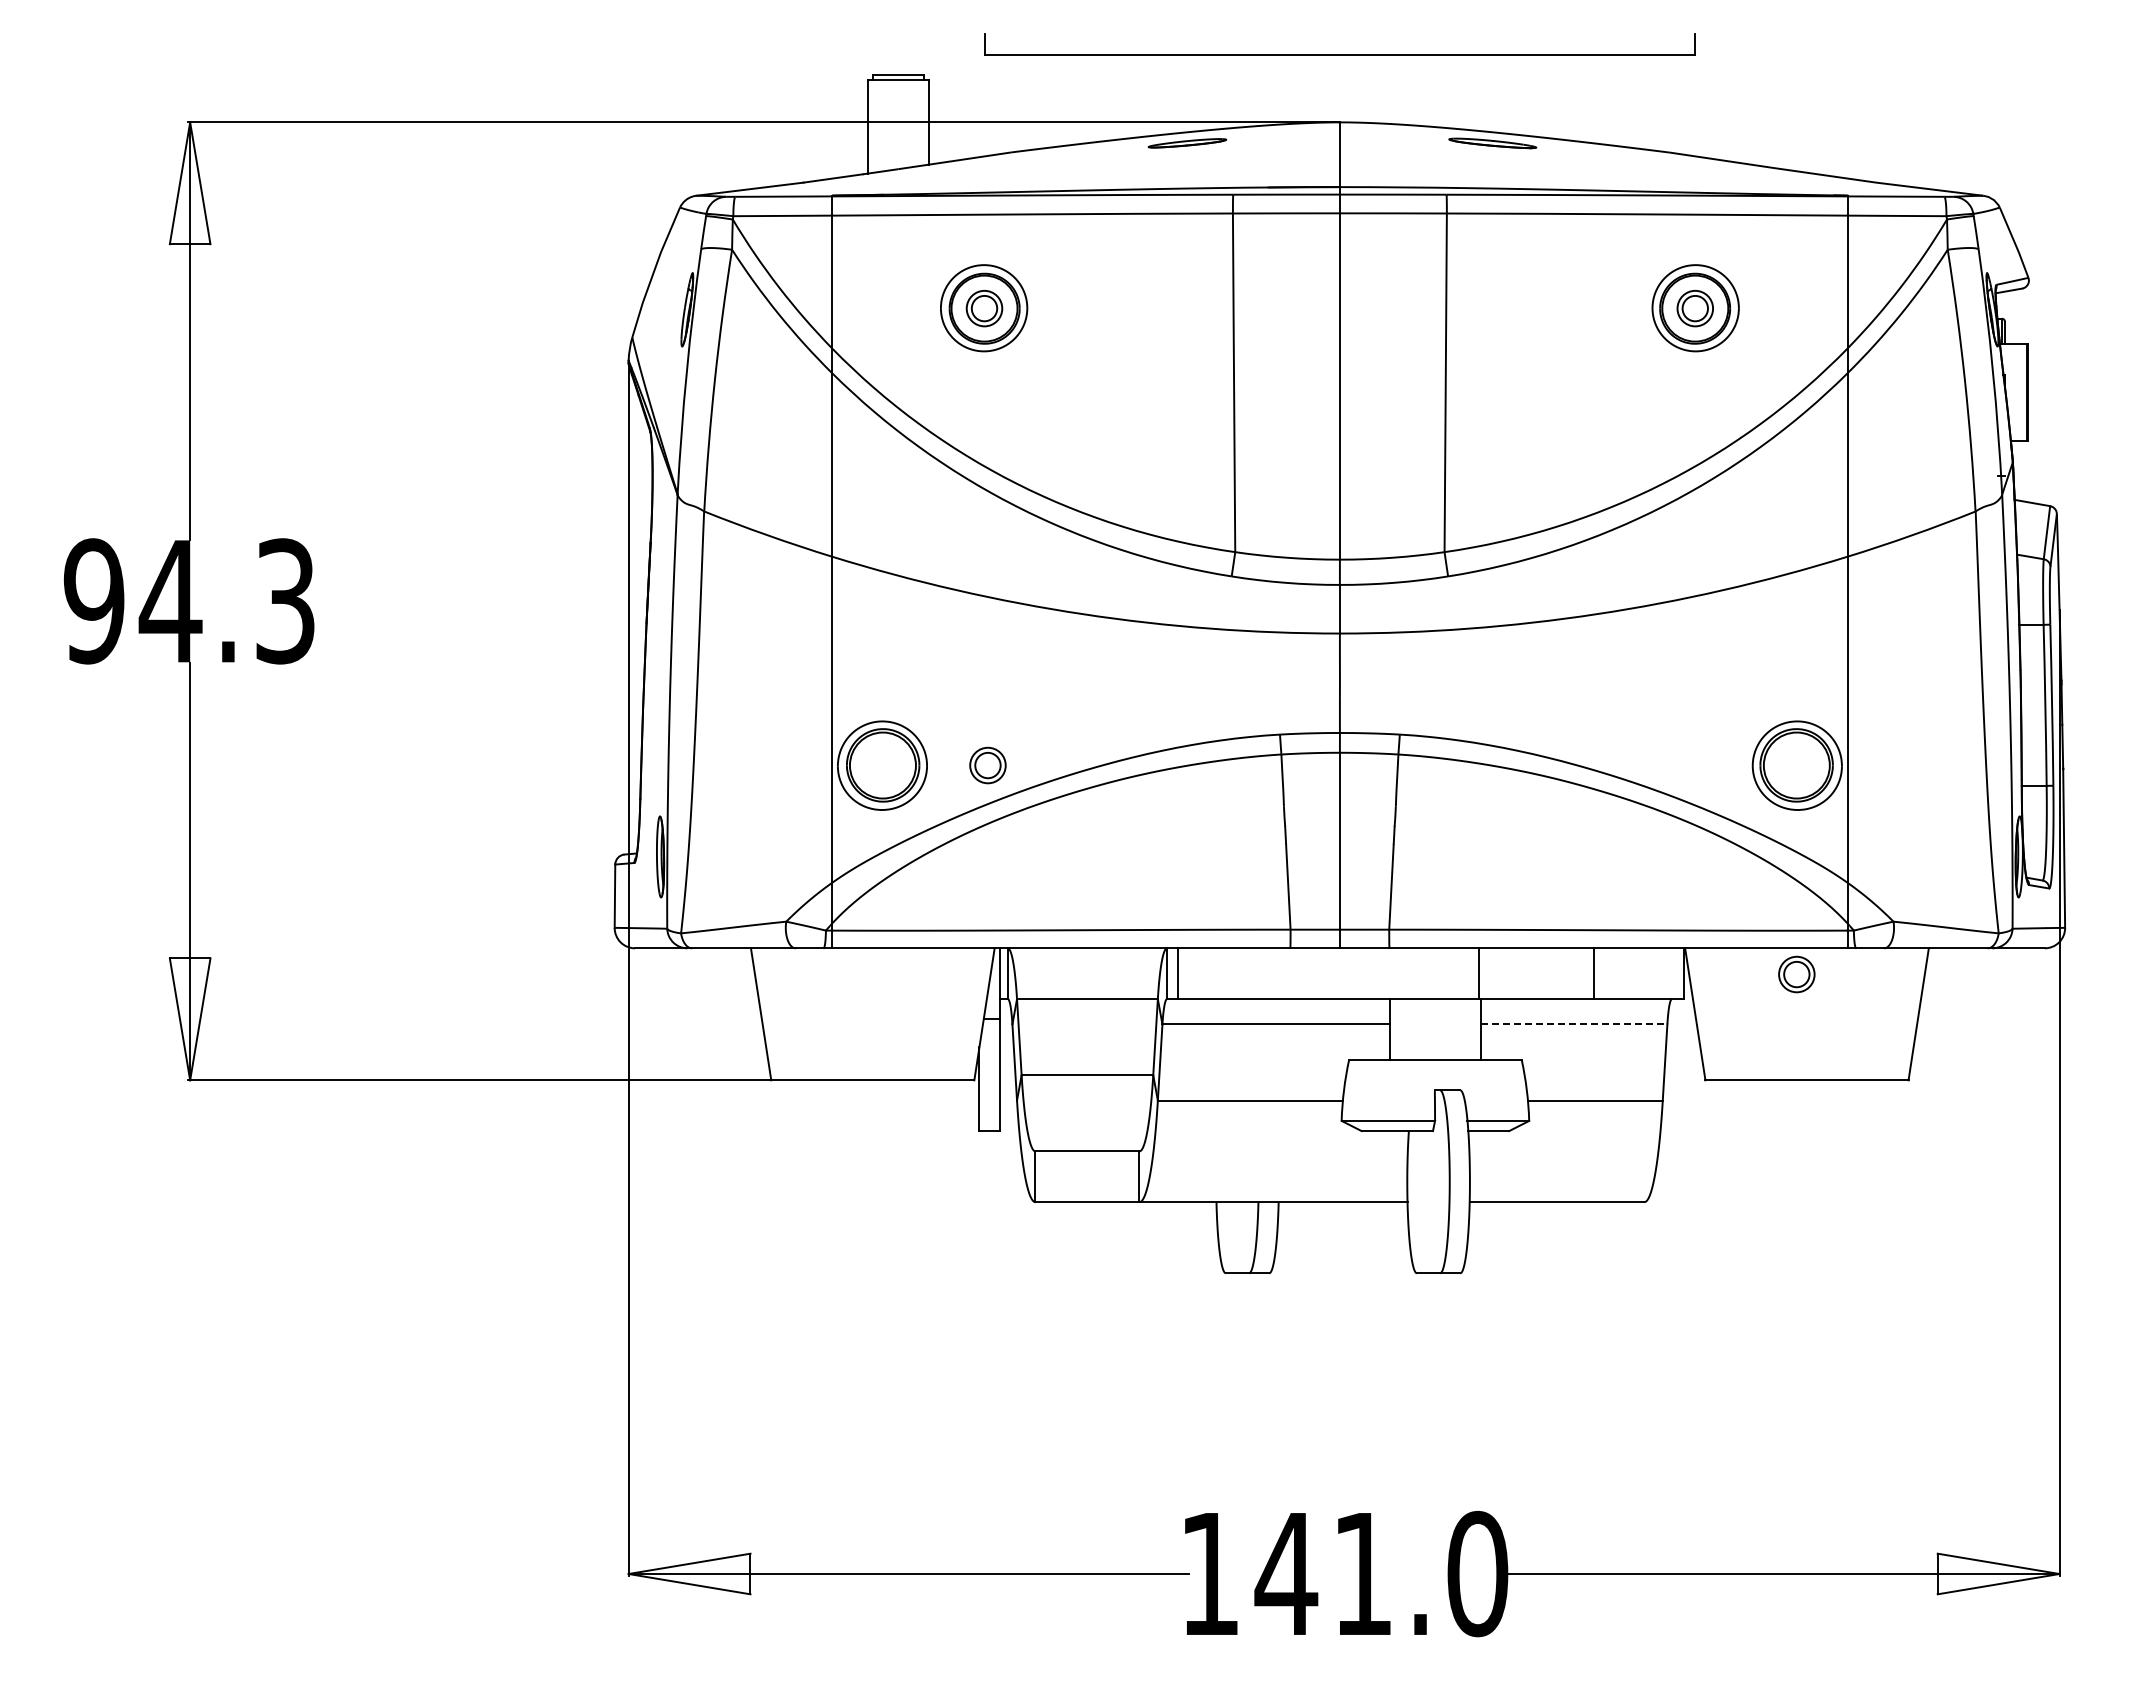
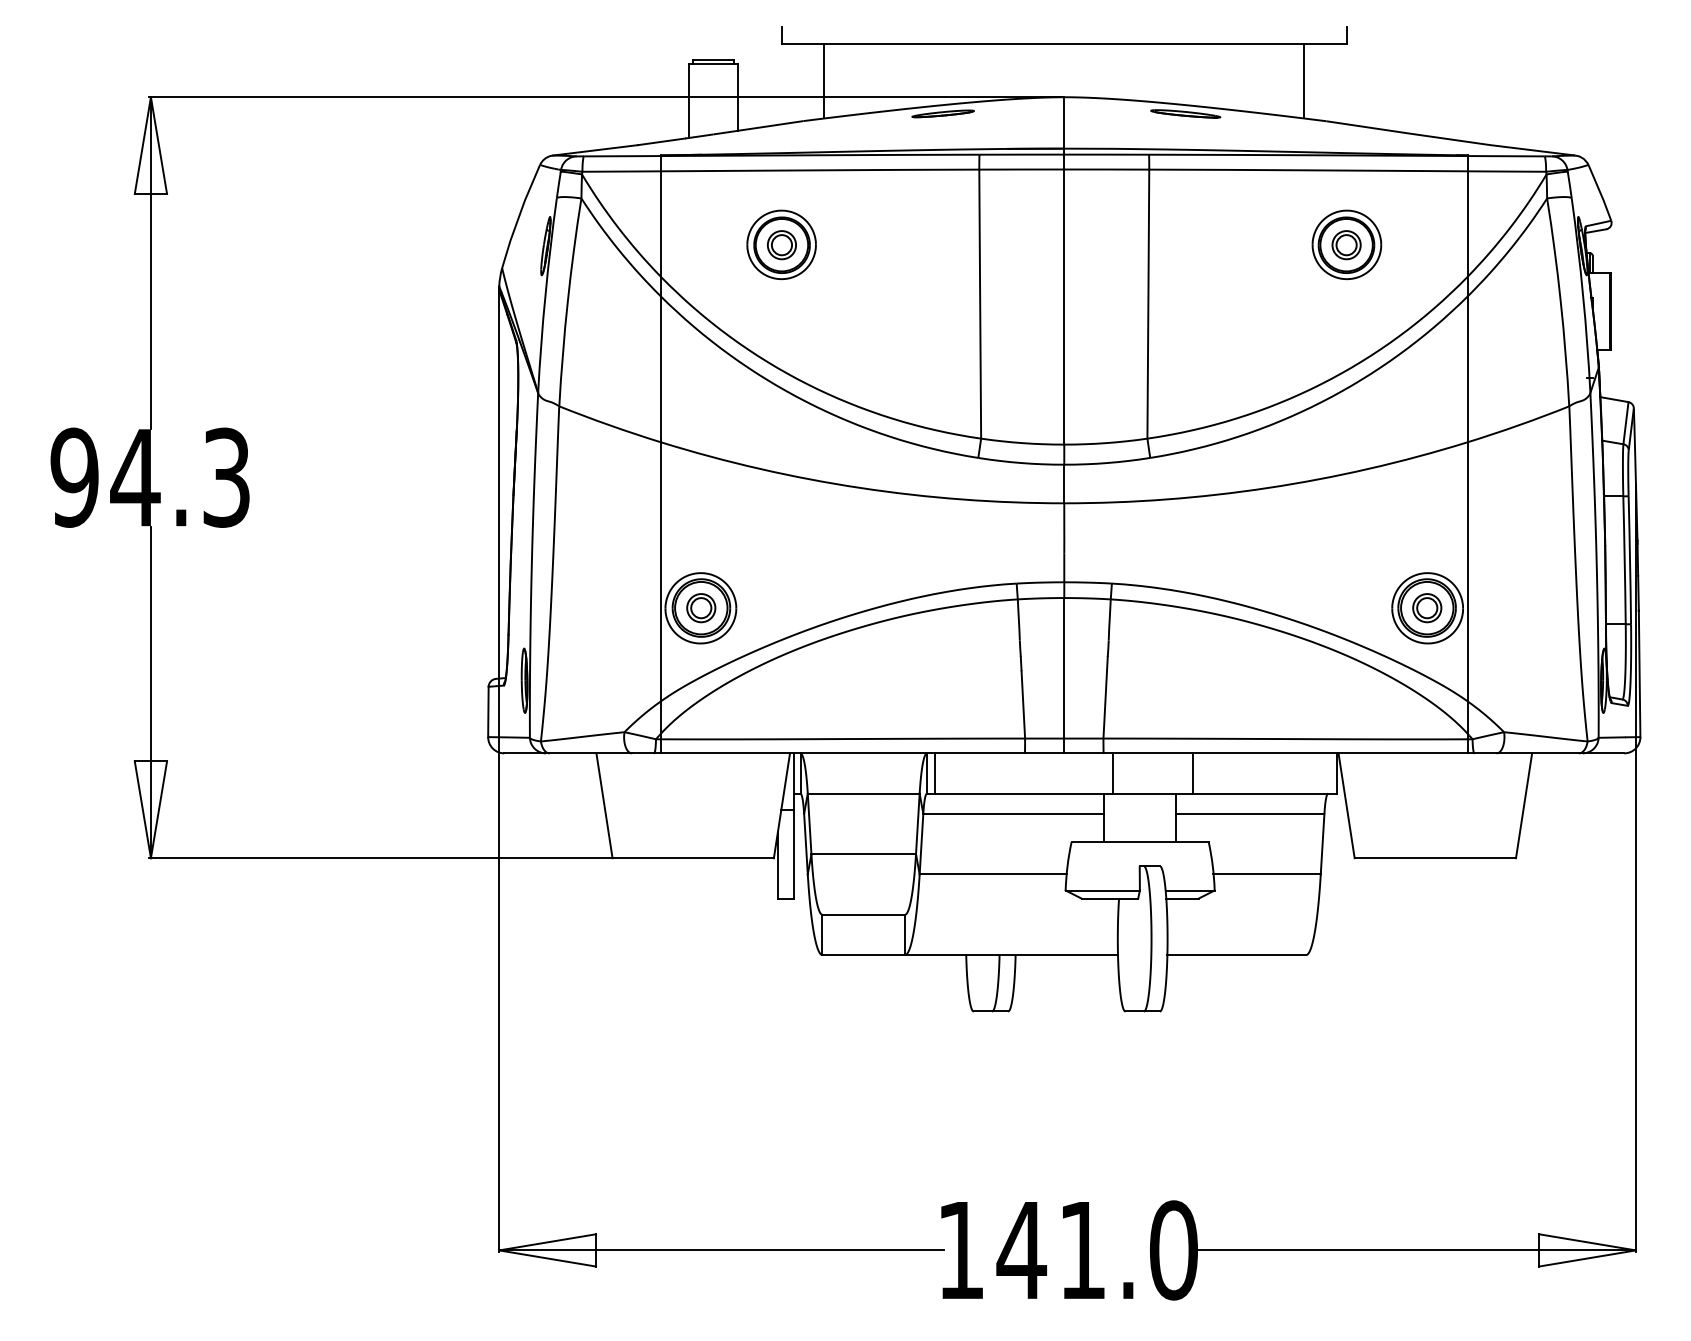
line: (1037, 101) -> (824, 80), added
line: (1641, 101) -> (1303, 80), added
part: (987, 765) -> (700, 608), moved
line: (1478, 973) -> (1112, 773), moved
line: (1593, 973) -> (1192, 773), moved
part: (1796, 974) -> (1427, 608), moved
line: (1574, 1024) -> (1250, 813), dashed -> solid

